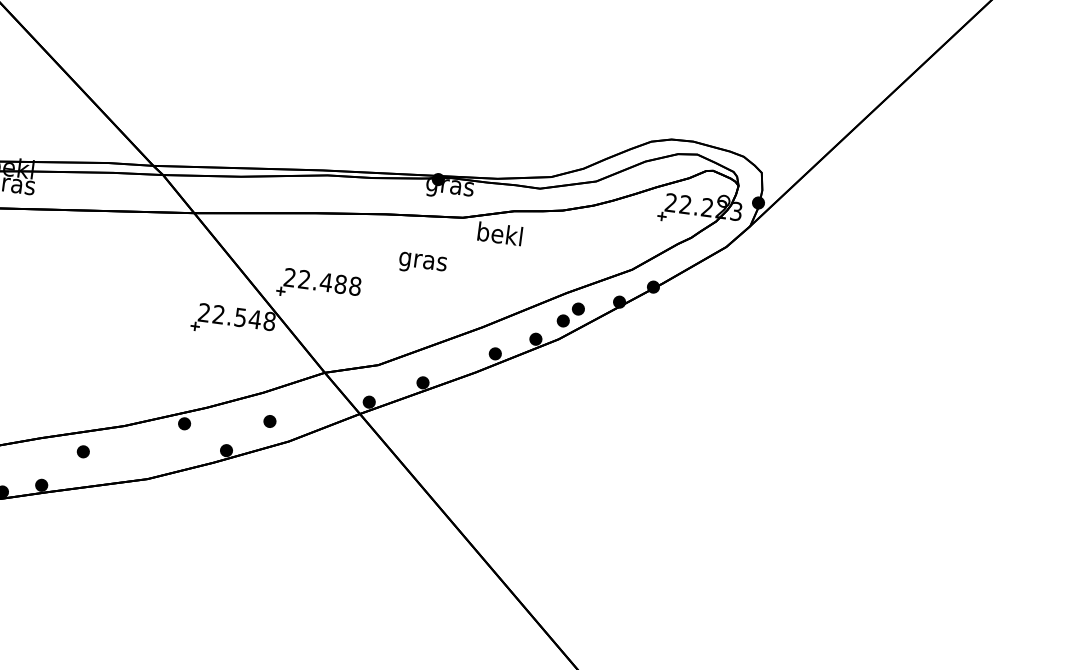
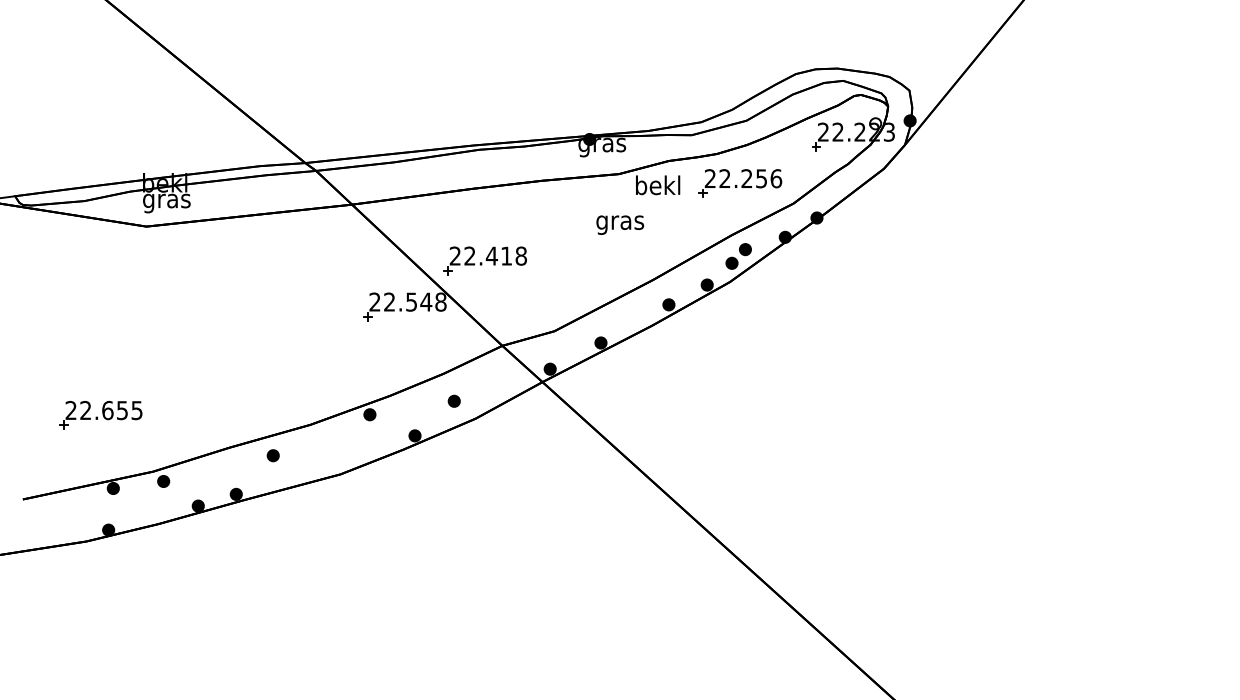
part: (582, 242) -> (740, 183), added
text: (423, 263) -> (620, 224), moved
text: (340, 283) -> (506, 255), 22.488 -> 22.418

